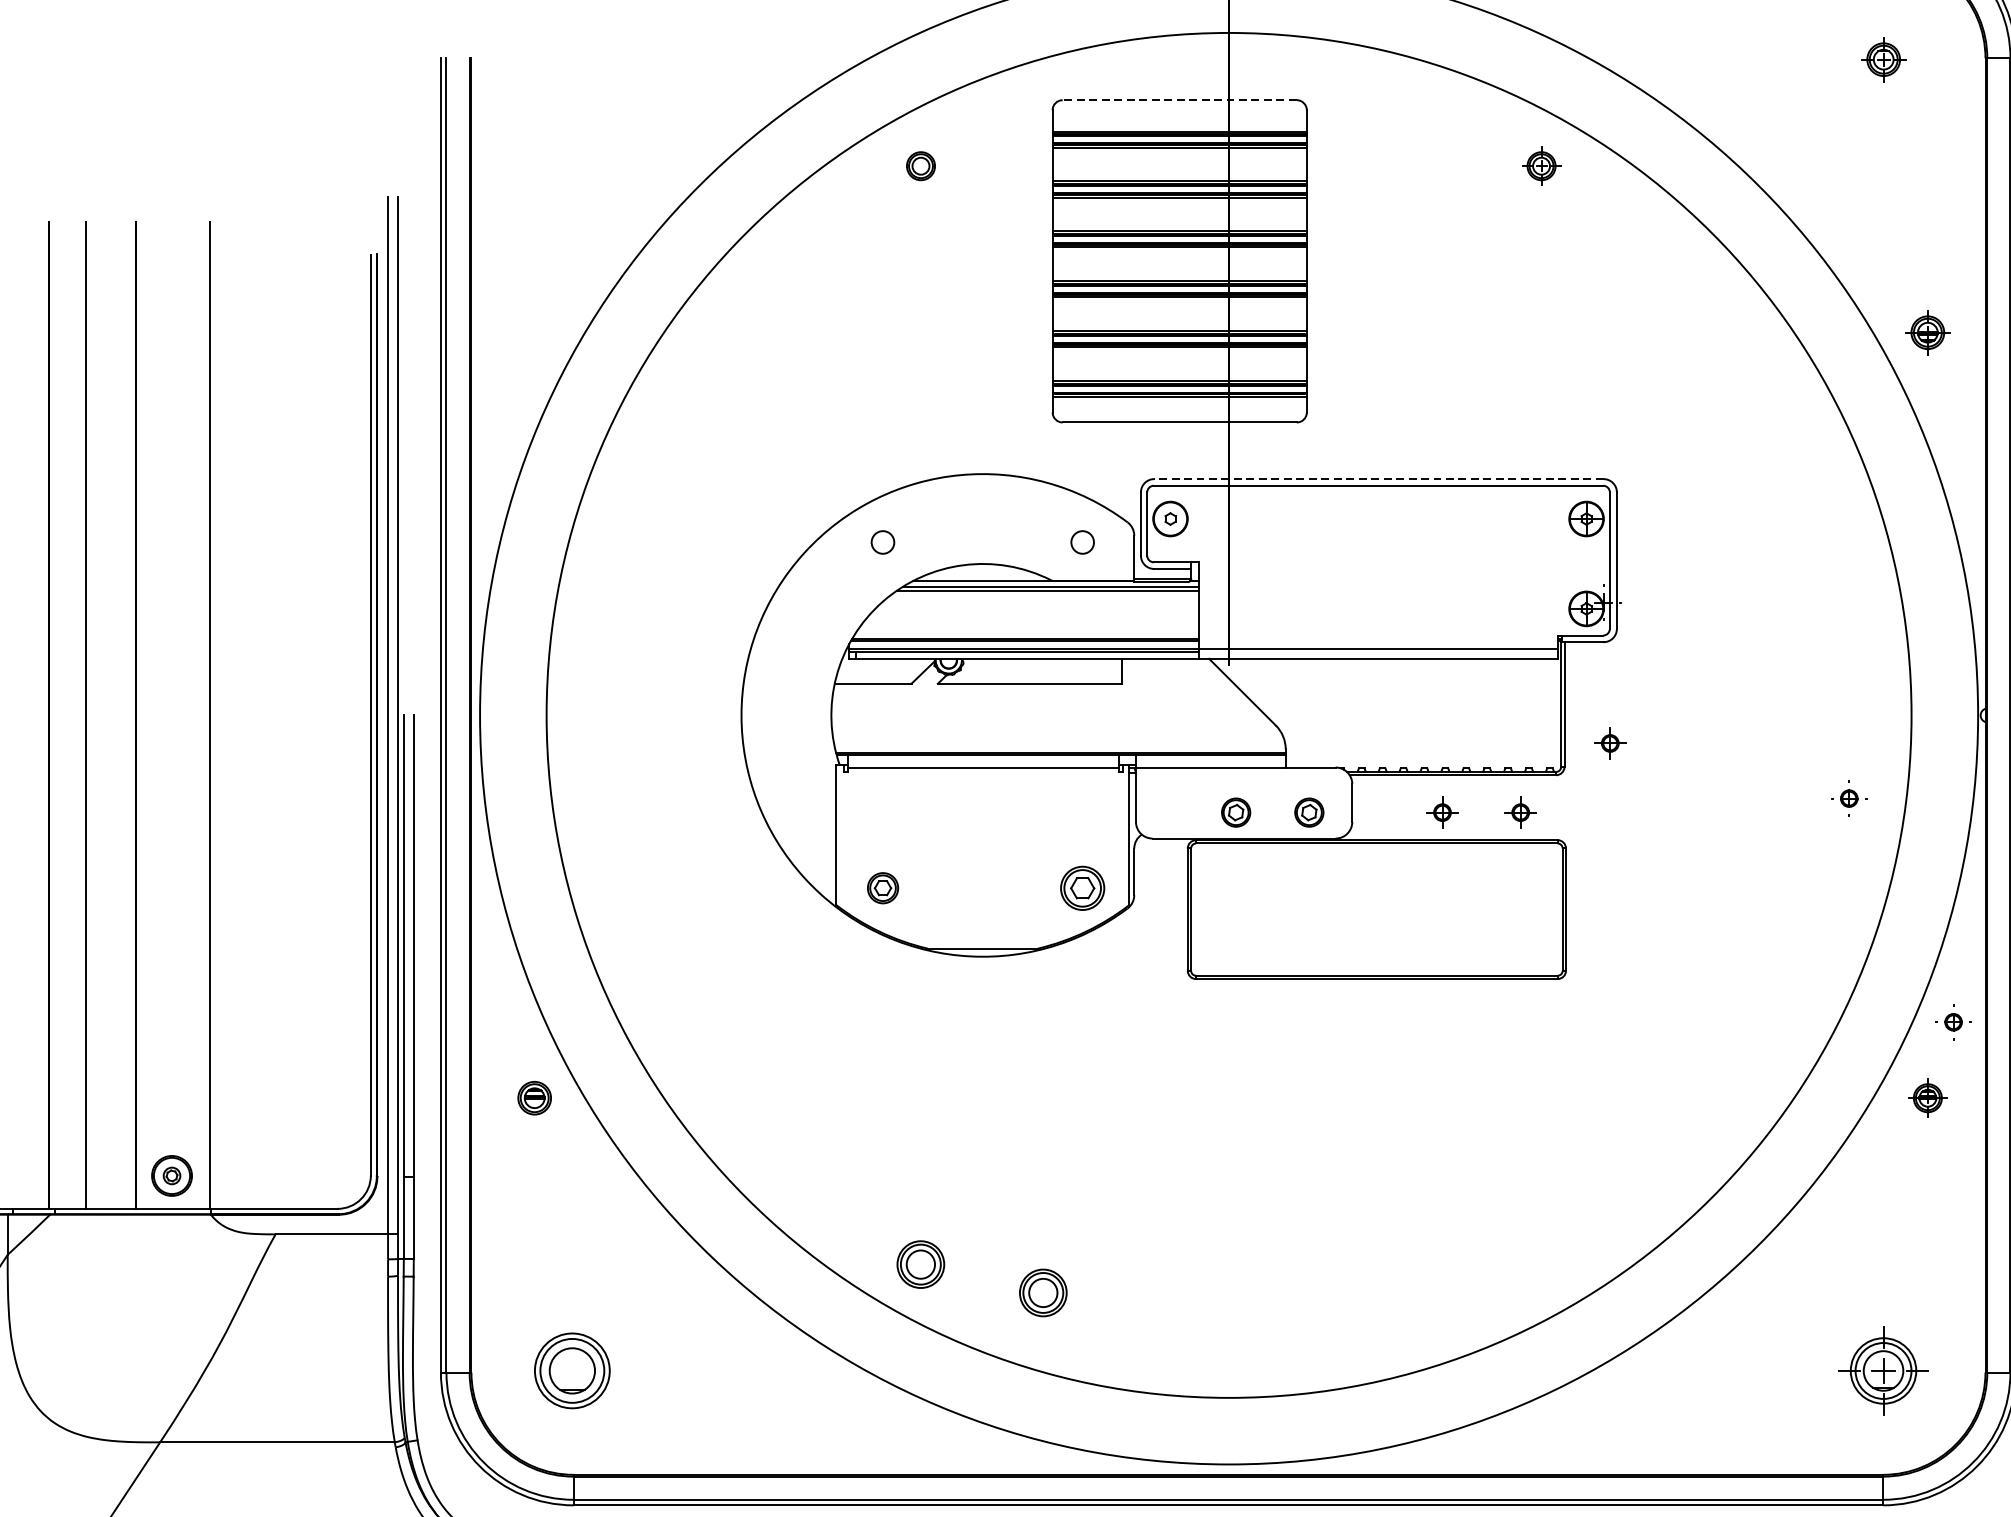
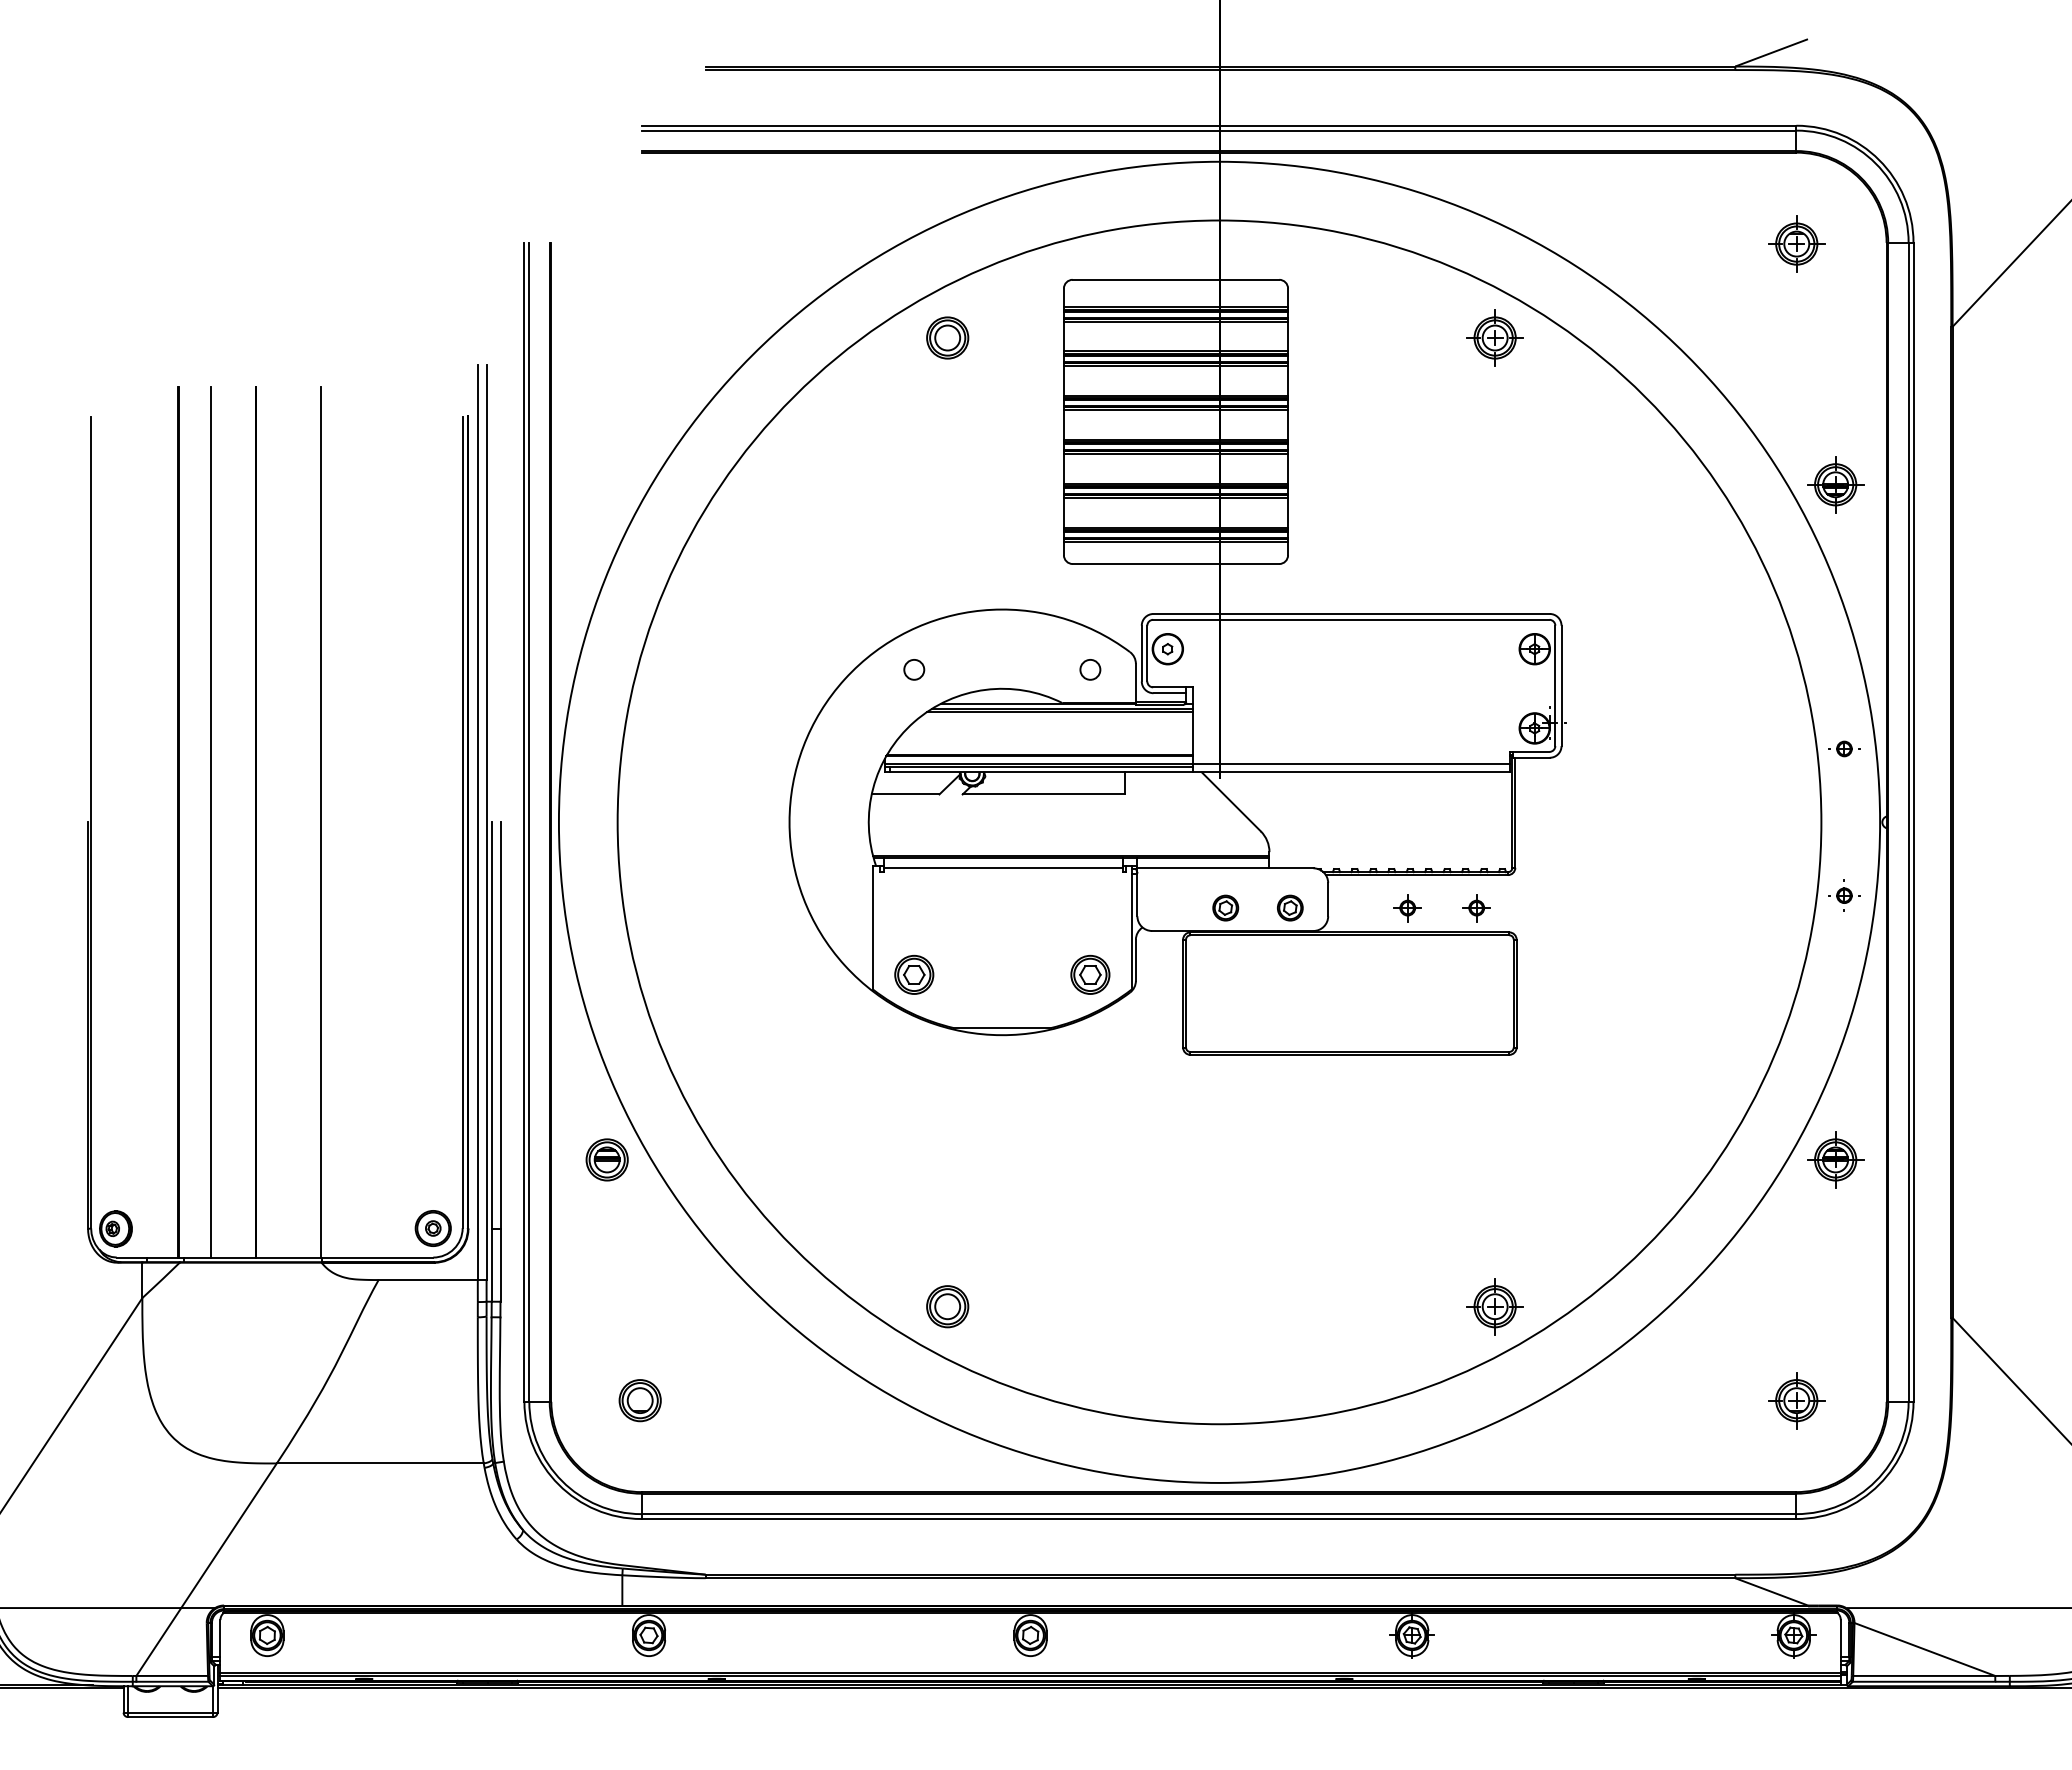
part: (1883, 59) -> (1796, 243), size x1.43
line: (1179, 99) -> (1175, 279), dashed -> solid
part: (920, 165) -> (947, 337), size x1.67
part: (1540, 165) -> (1494, 337), size x1.67
part: (1927, 332) -> (1835, 484), size x1.43
line: (1378, 478) -> (1351, 613), dashed -> solid
part: (1610, 743) -> (1555, 847), removed
part: (1849, 798) -> (1844, 895), moved
part: (883, 887) -> (914, 974), size x1.43
part: (1953, 1021) -> (1844, 748), moved
part: (533, 1097) -> (606, 1159), size x1.43
part: (1927, 1097) -> (1835, 1159), size x1.67
part: (171, 1175) -> (432, 1228), moved
part: (1540, 1264) -> (1494, 1306), added
part: (1043, 1292) -> (1055, 1331), removed
part: (571, 1370) -> (639, 1400), size x0.62
part: (1883, 1370) -> (1796, 1400), size x0.71

